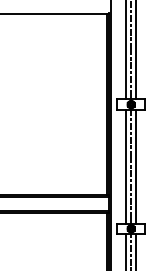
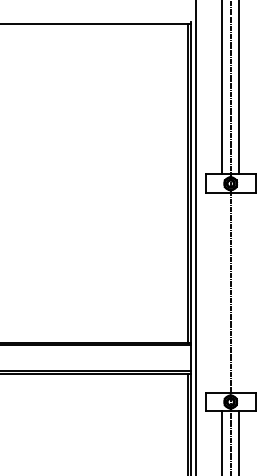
line: (126, 166) -> (222, 292), removed
line: (136, 166) -> (239, 292), removed

